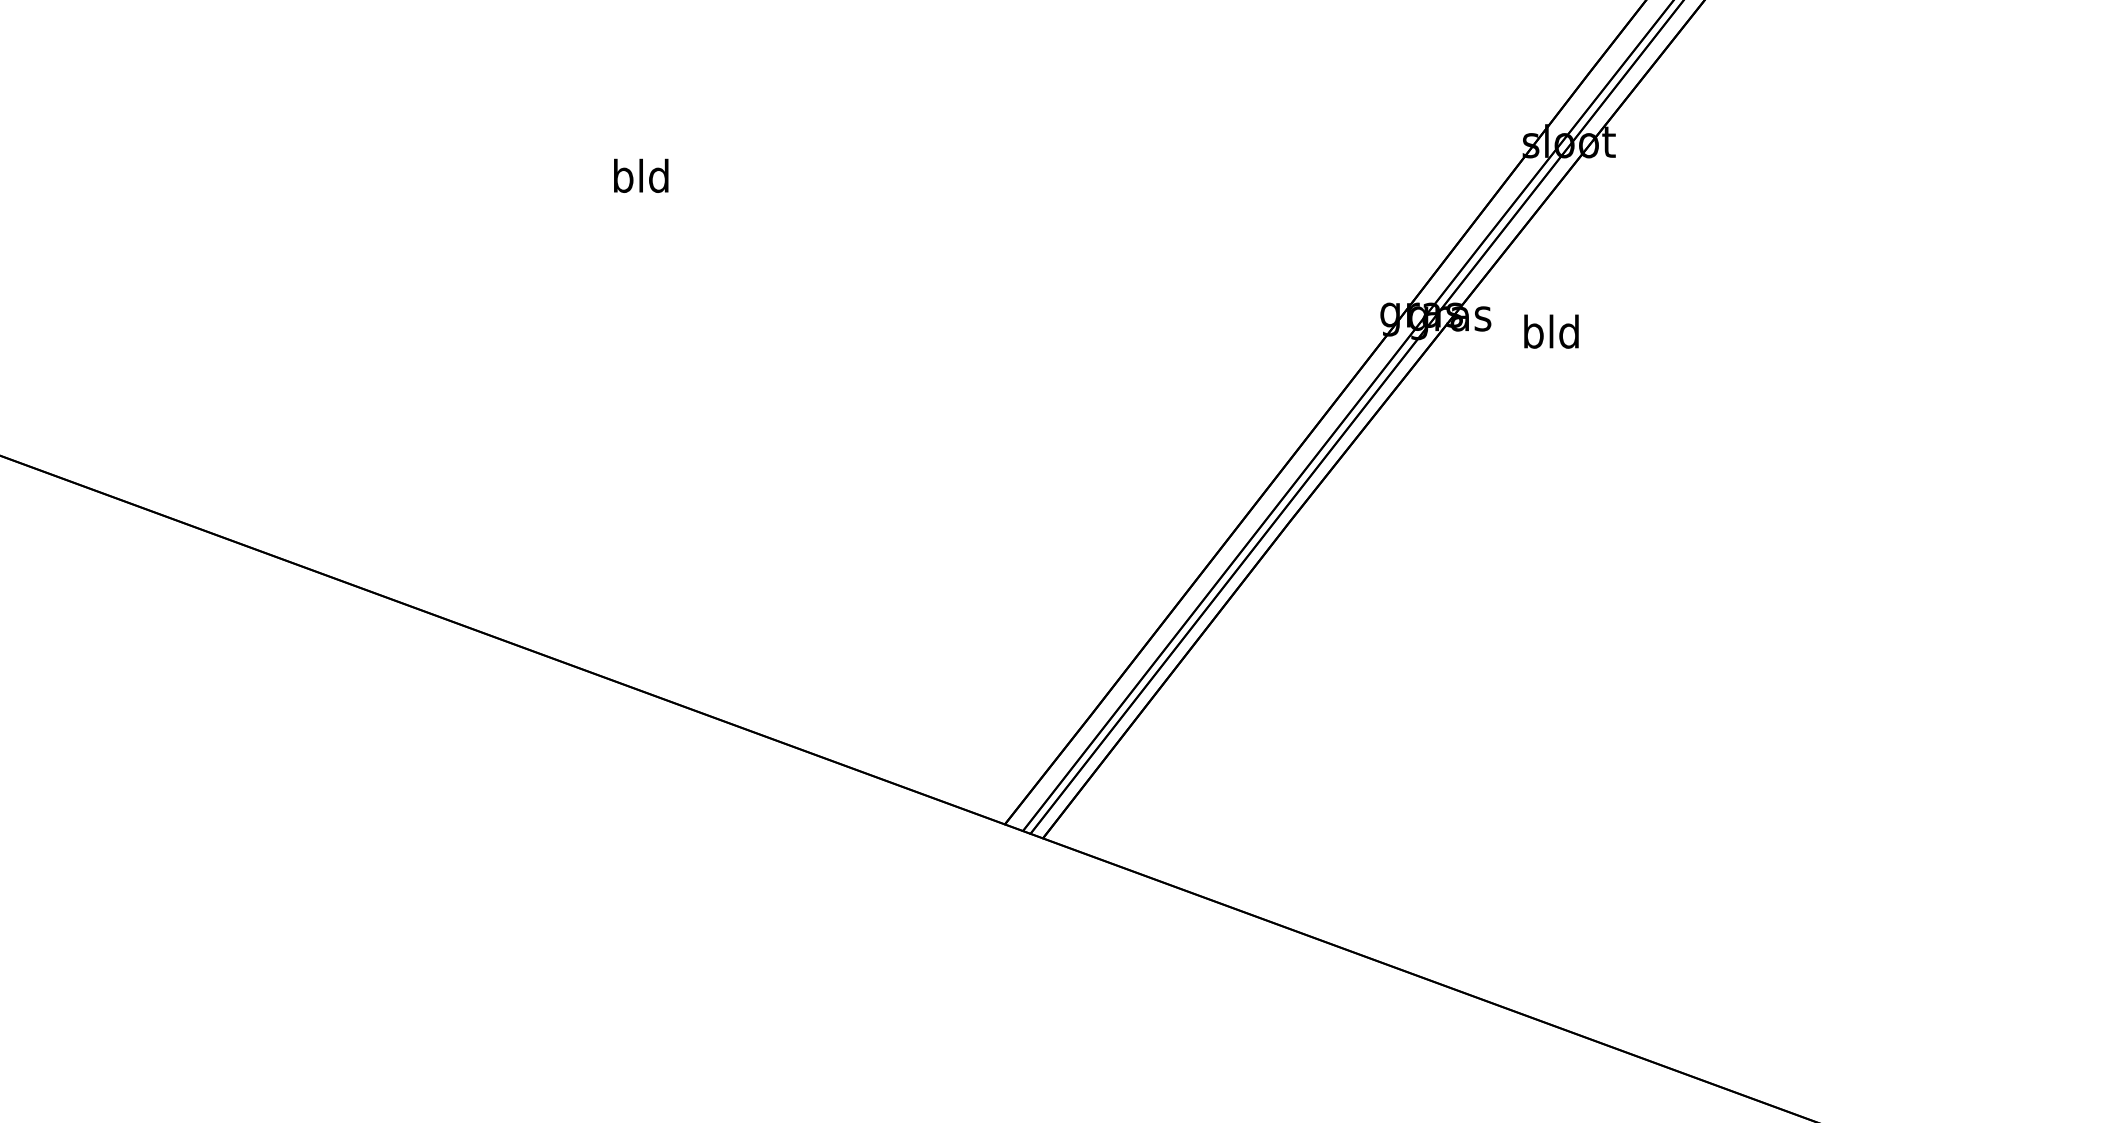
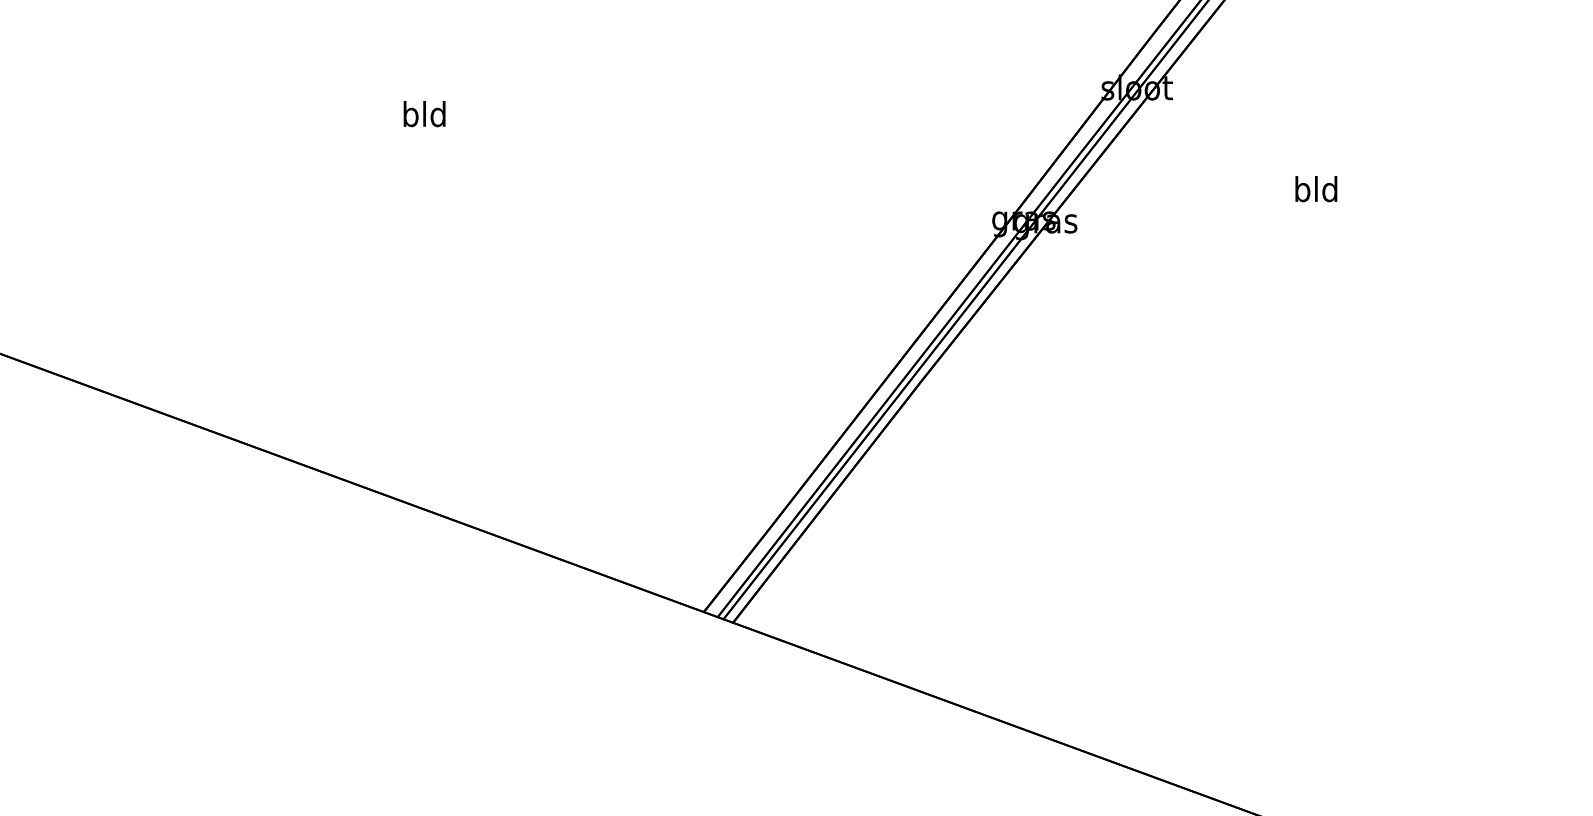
text: (1551, 331) -> (1316, 189), moved

